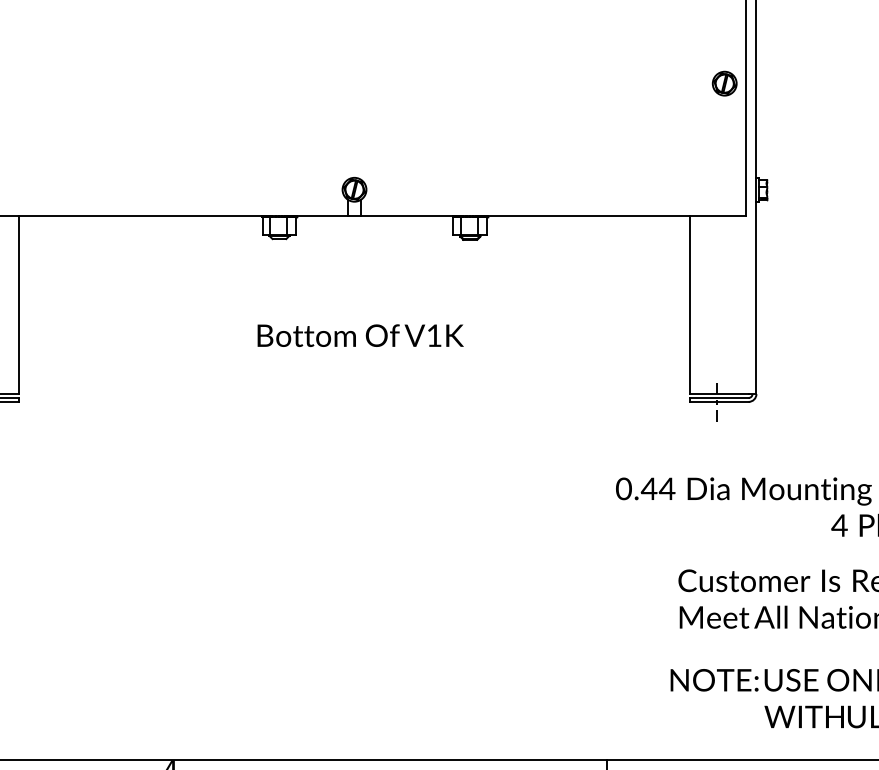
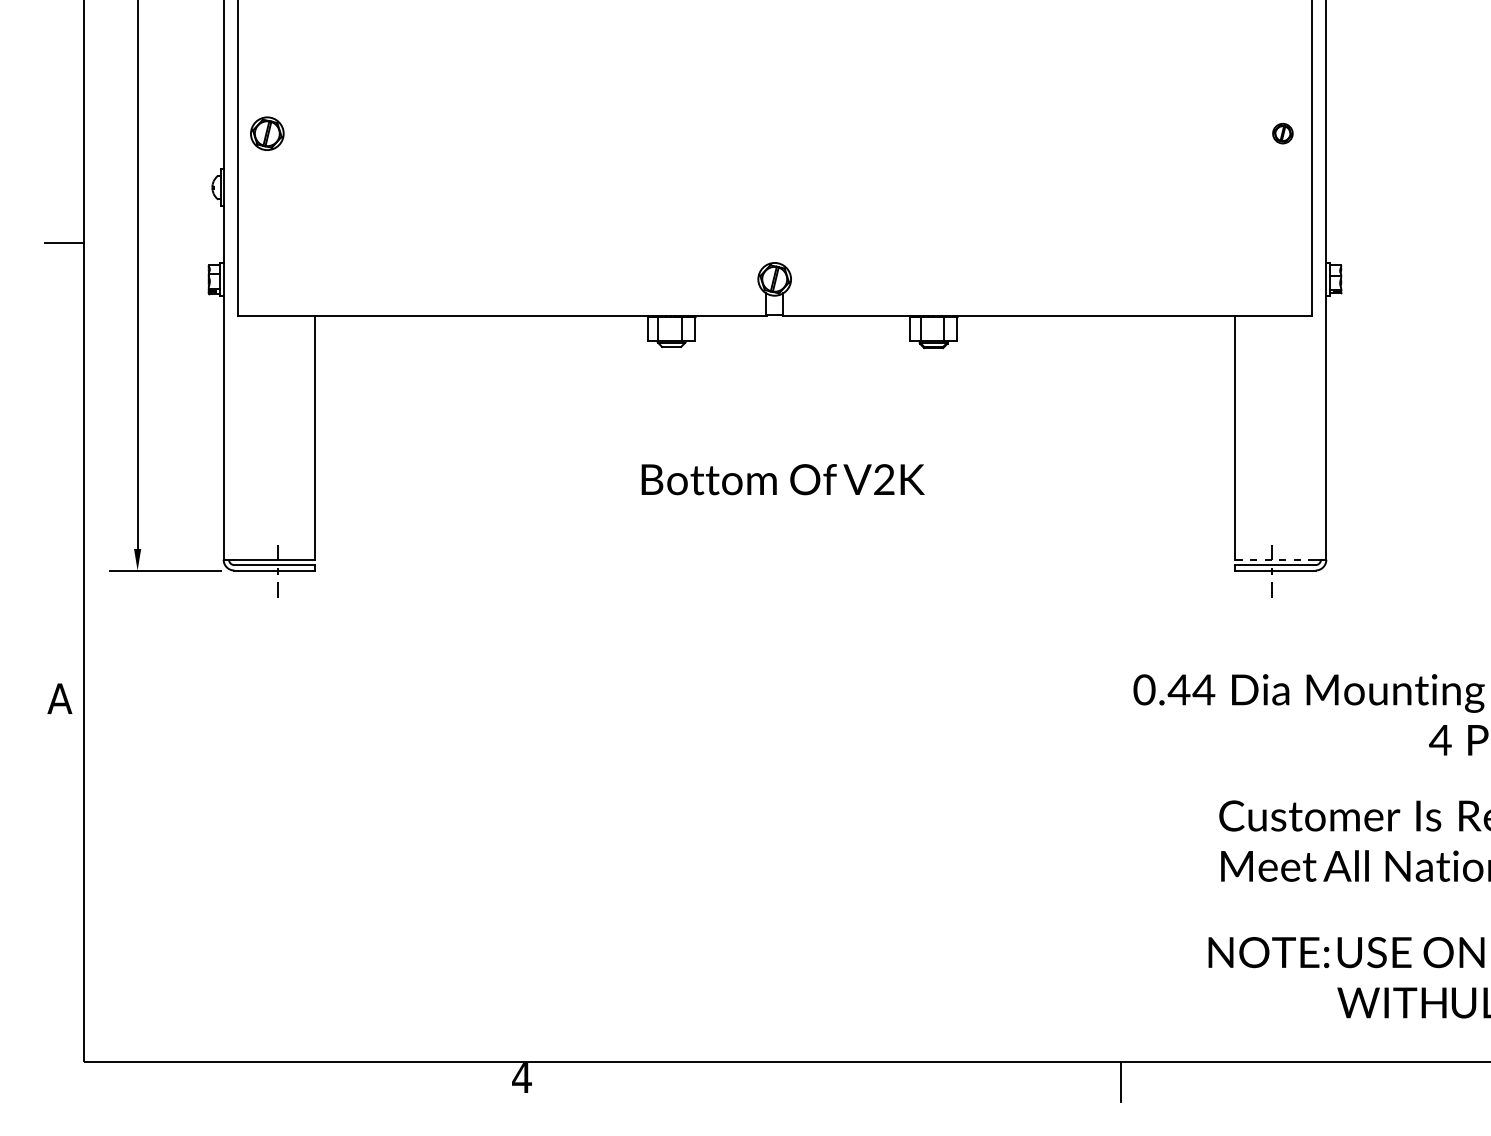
part: (724, 83) -> (1282, 133), size x0.6
text: (434, 335) -> (884, 479), V1K -> V2K
line: (719, 393) -> (1275, 559), solid -> dashed

